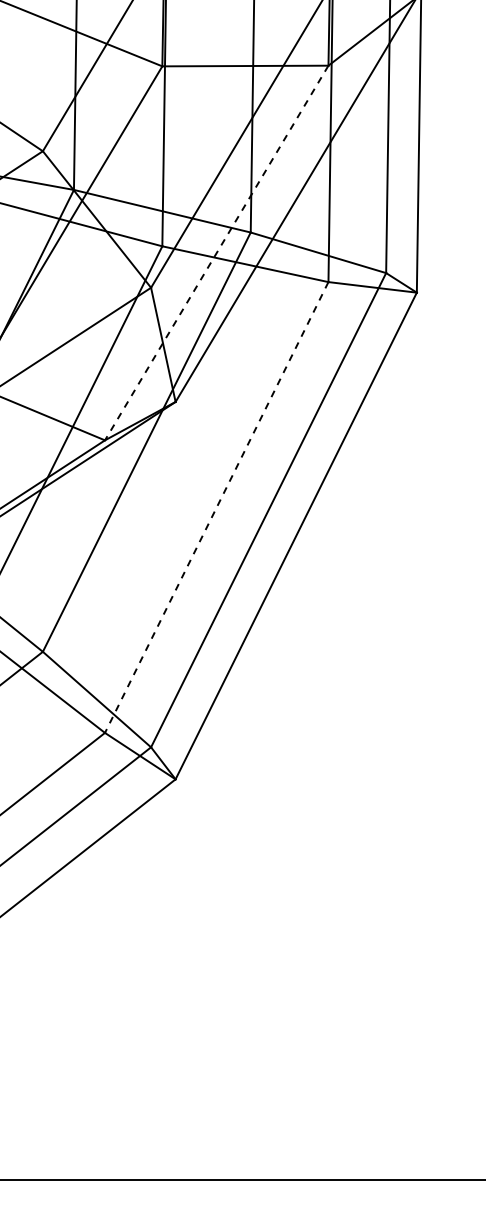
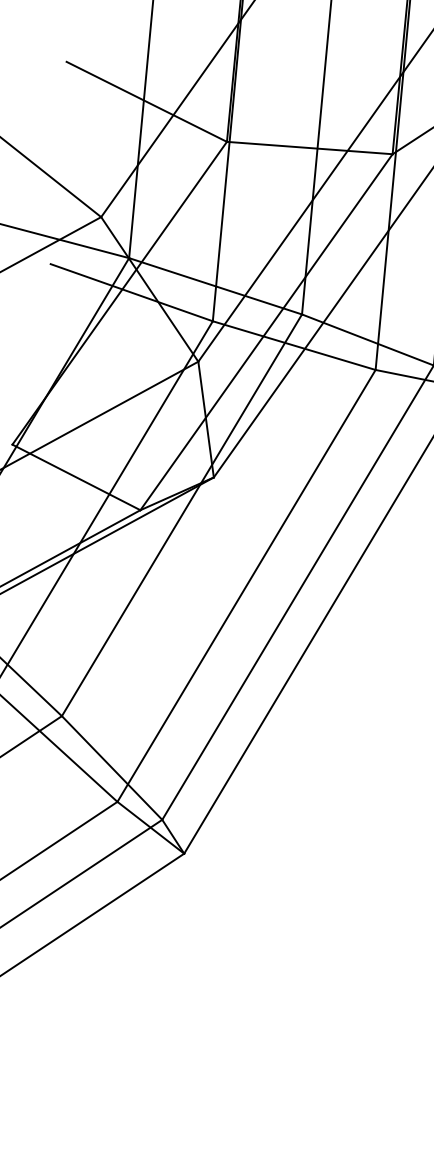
line: (216, 253) -> (266, 332), dashed -> solid
line: (216, 507) -> (246, 585), dashed -> solid

